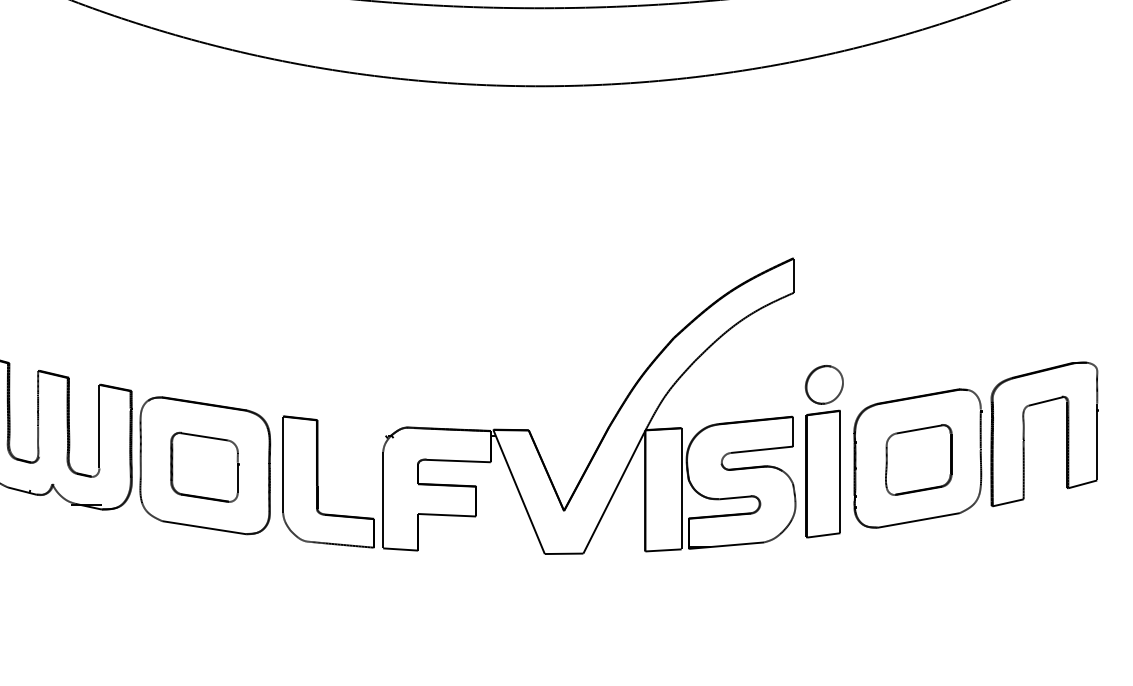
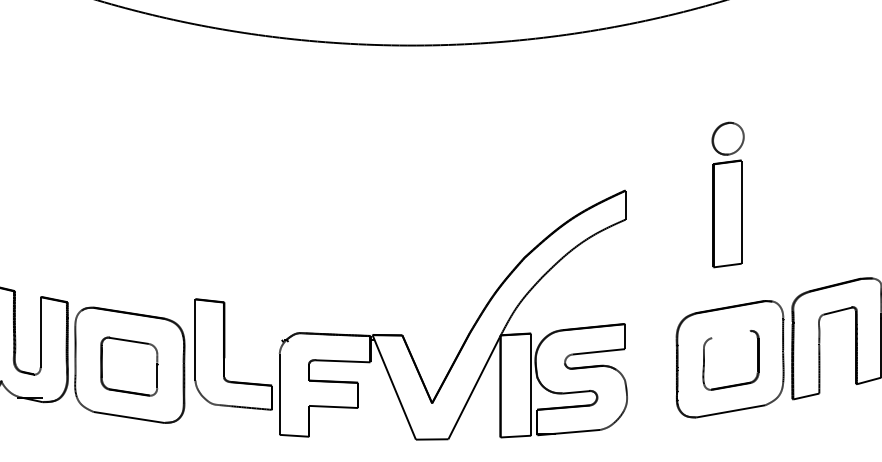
line: (919, 429) -> (731, 334), removed
part: (823, 451) -> (727, 194), moved
part: (318, 481) -> (225, 354), moved

